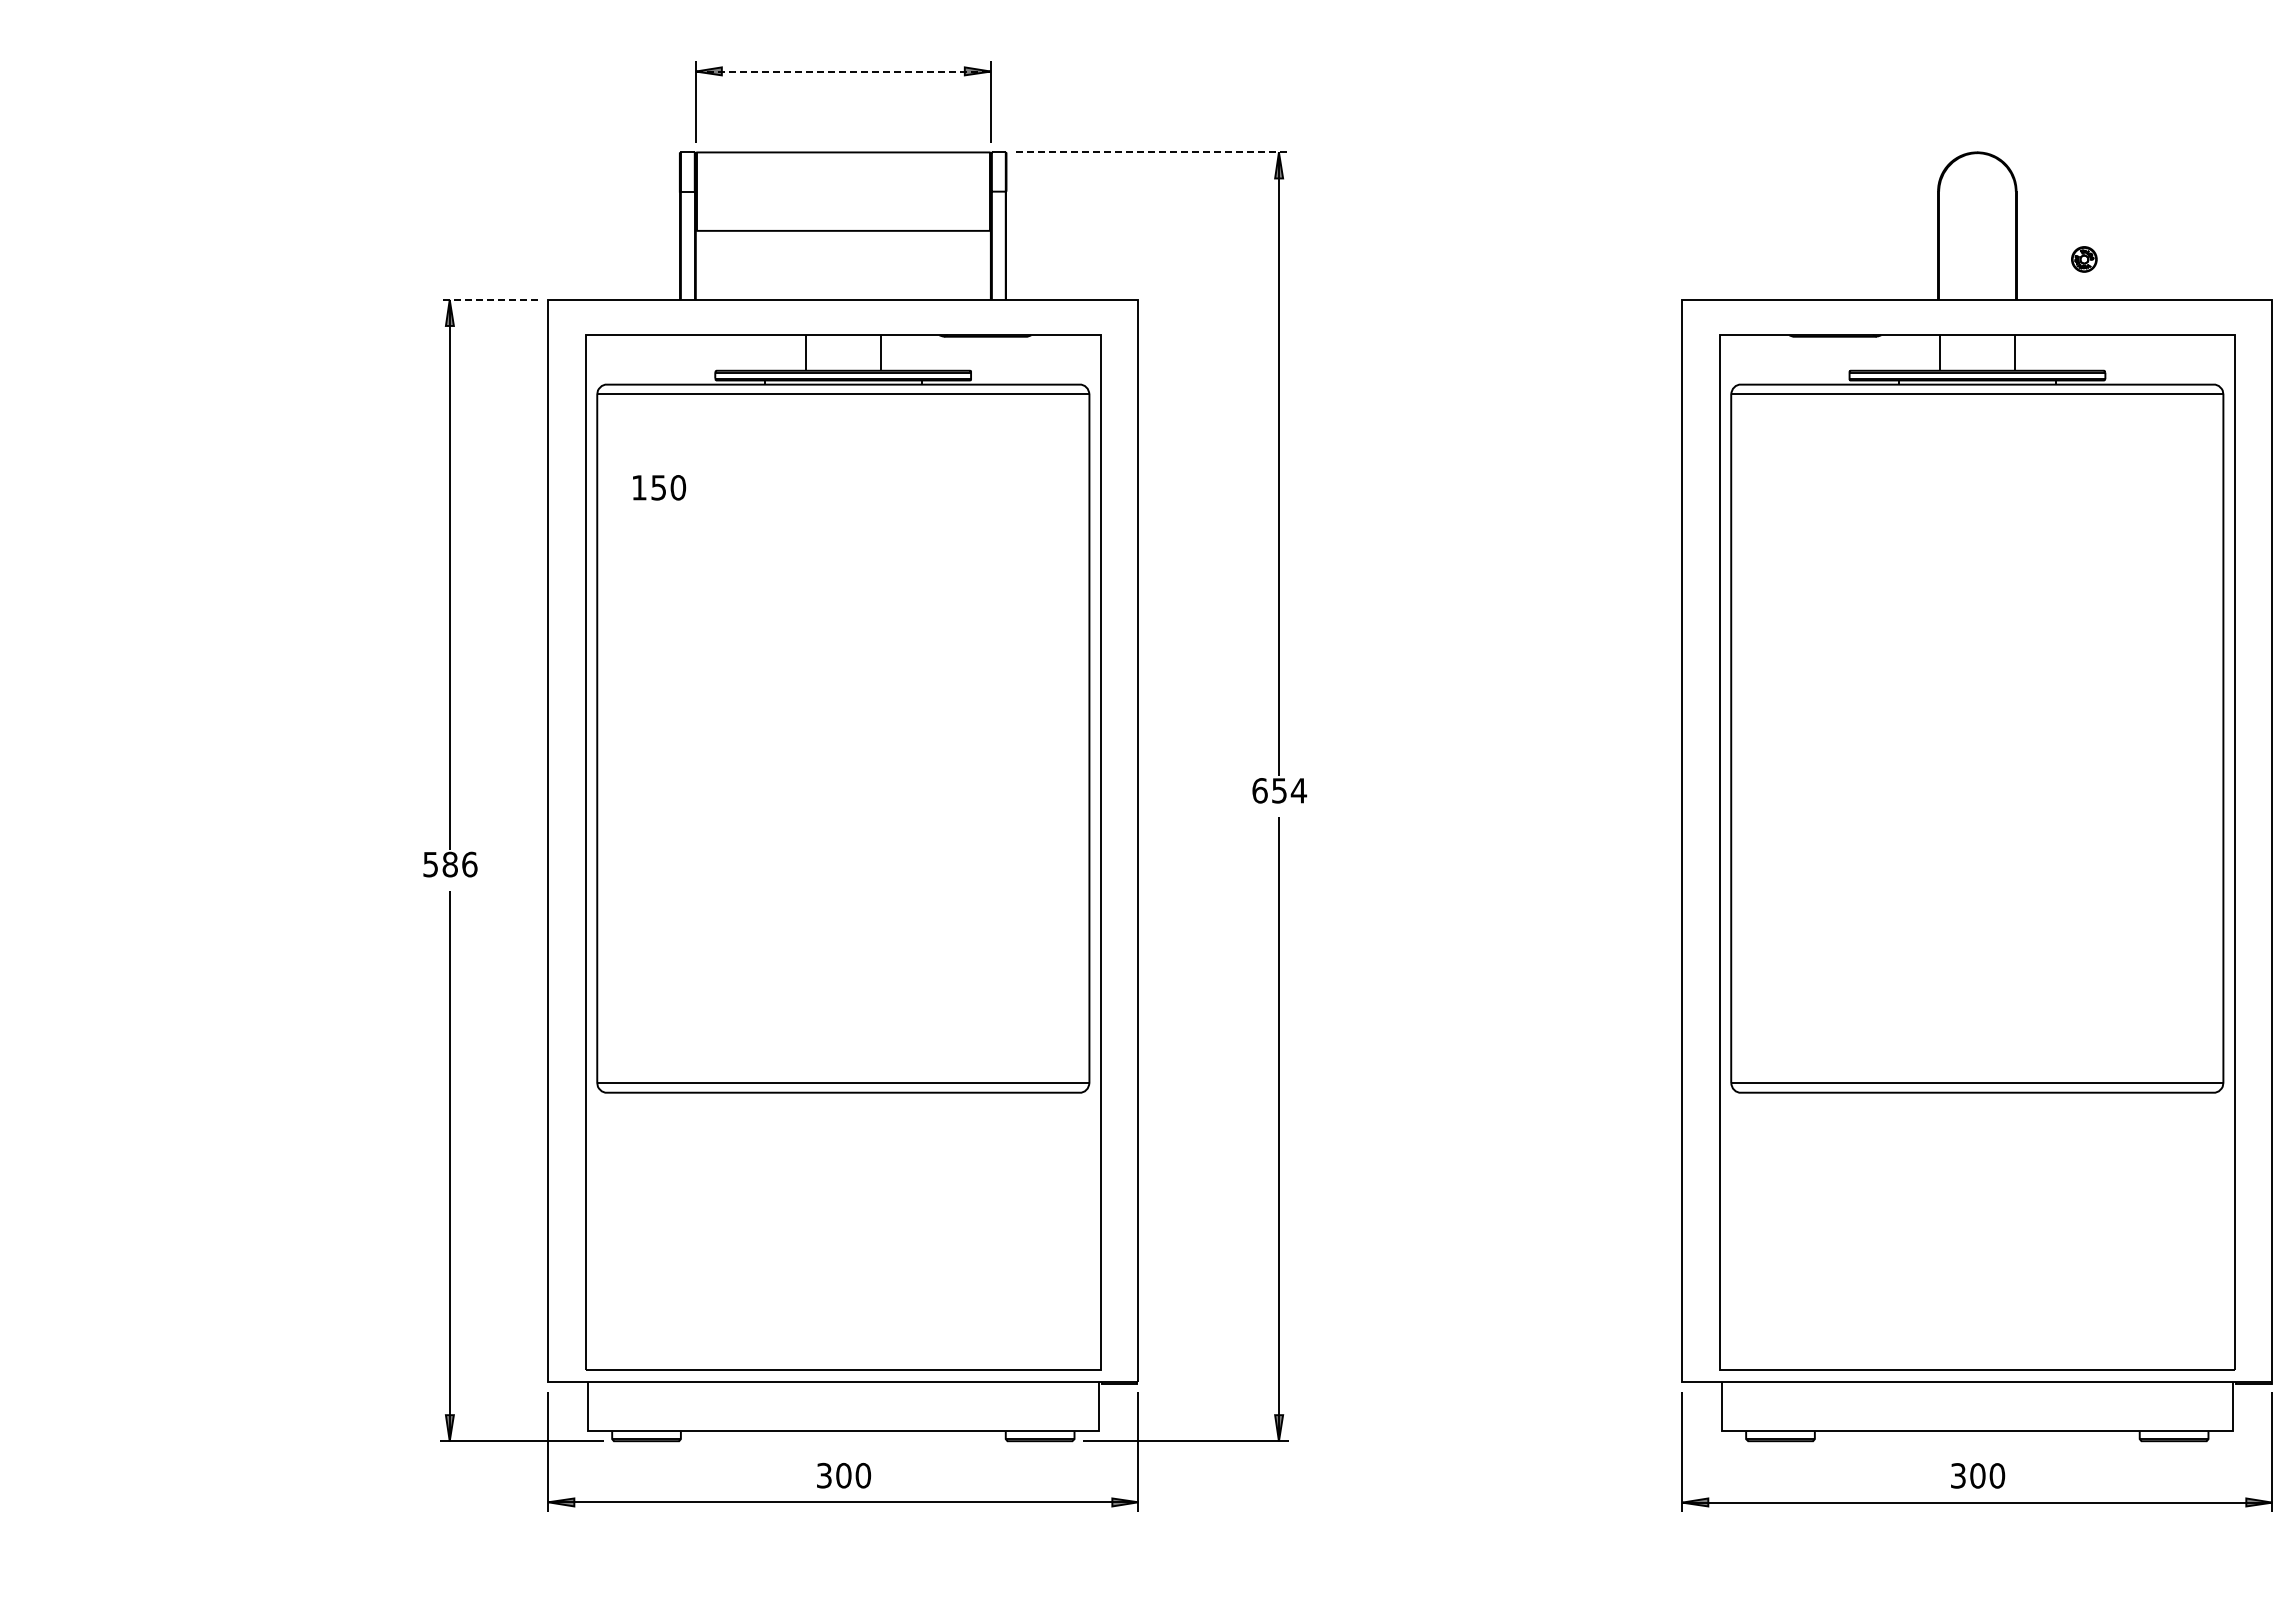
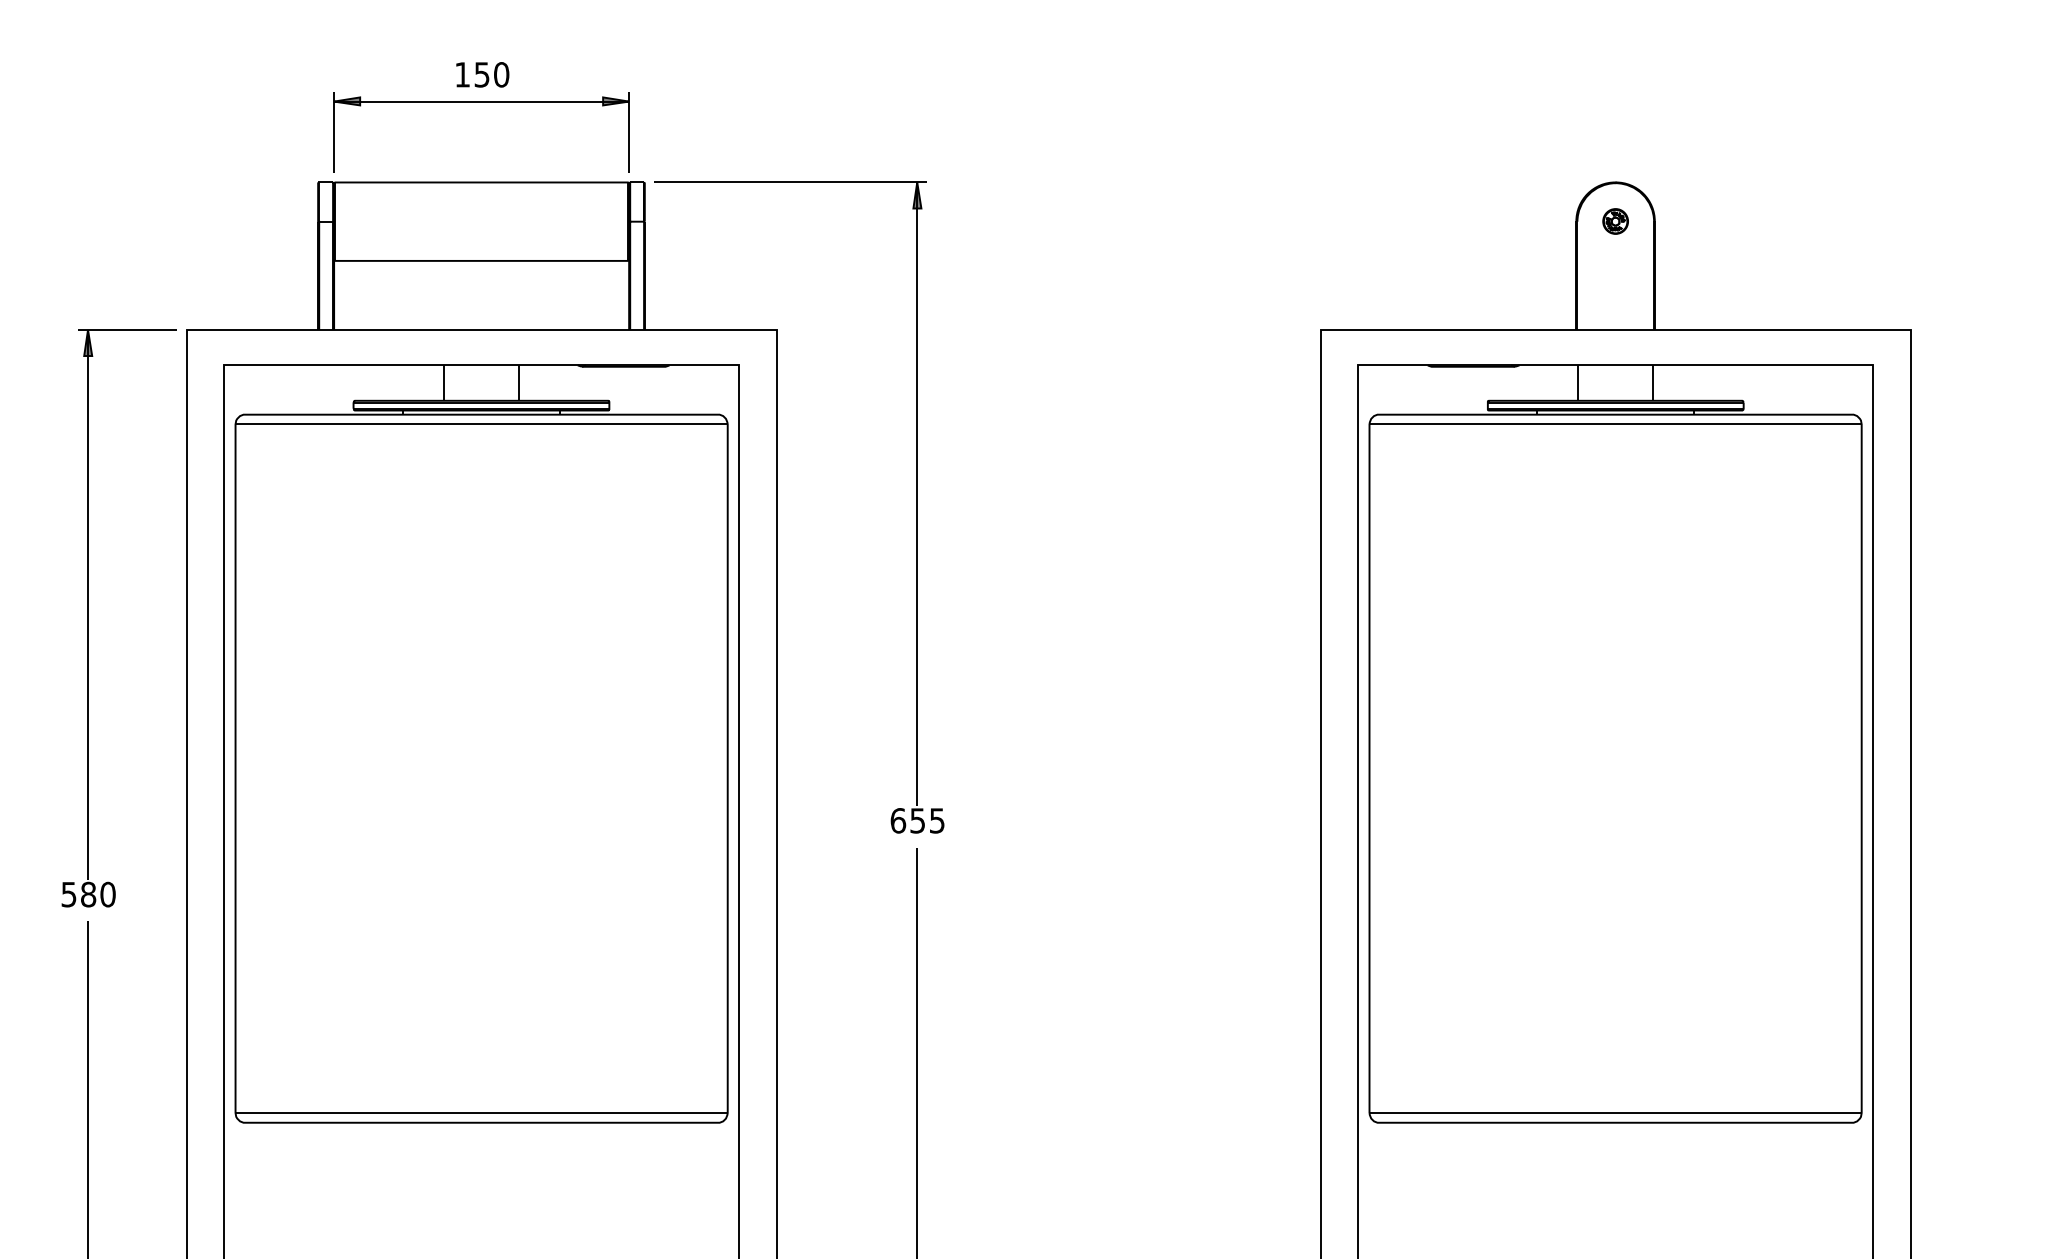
line: (843, 71) -> (481, 101), dashed -> solid
line: (1152, 152) -> (790, 182), dashed -> solid
part: (2084, 259) -> (1615, 221), moved
line: (488, 299) -> (126, 329), dashed -> solid
text: (659, 487) -> (482, 74), moved
text: (1298, 790) -> (936, 820), 654 -> 655
text: (469, 864) -> (107, 894), 586 -> 580

